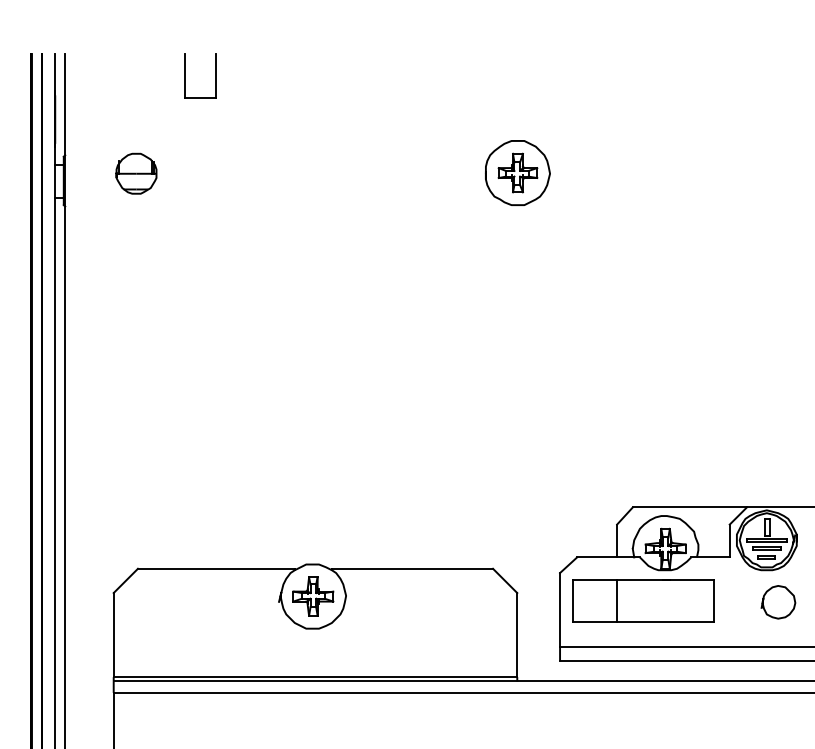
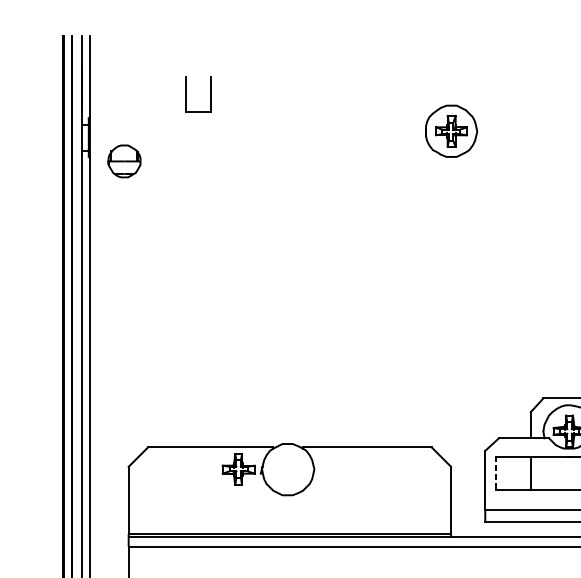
part: (185, 75) -> (186, 94), moved
part: (136, 173) -> (124, 161), moved
part: (313, 596) -> (238, 469), moved
line: (572, 600) -> (495, 472), solid -> dashed

